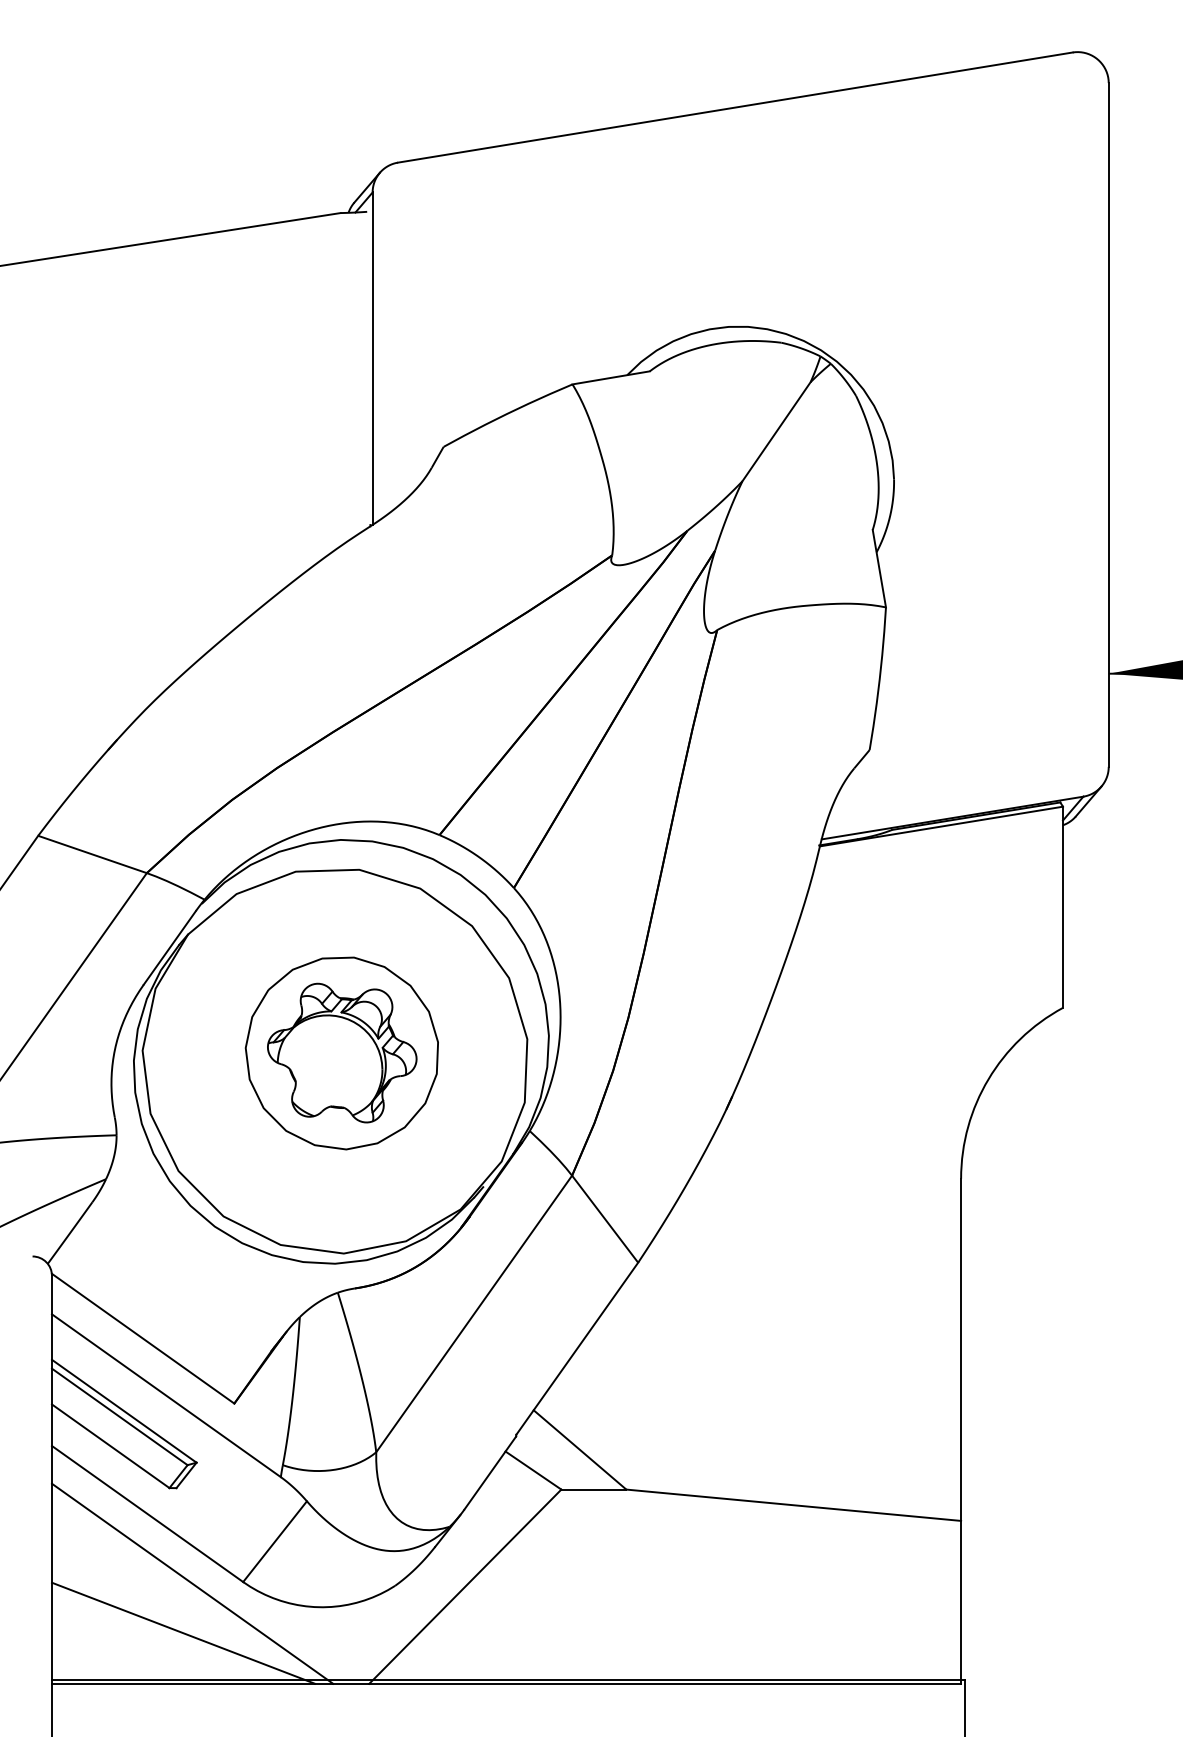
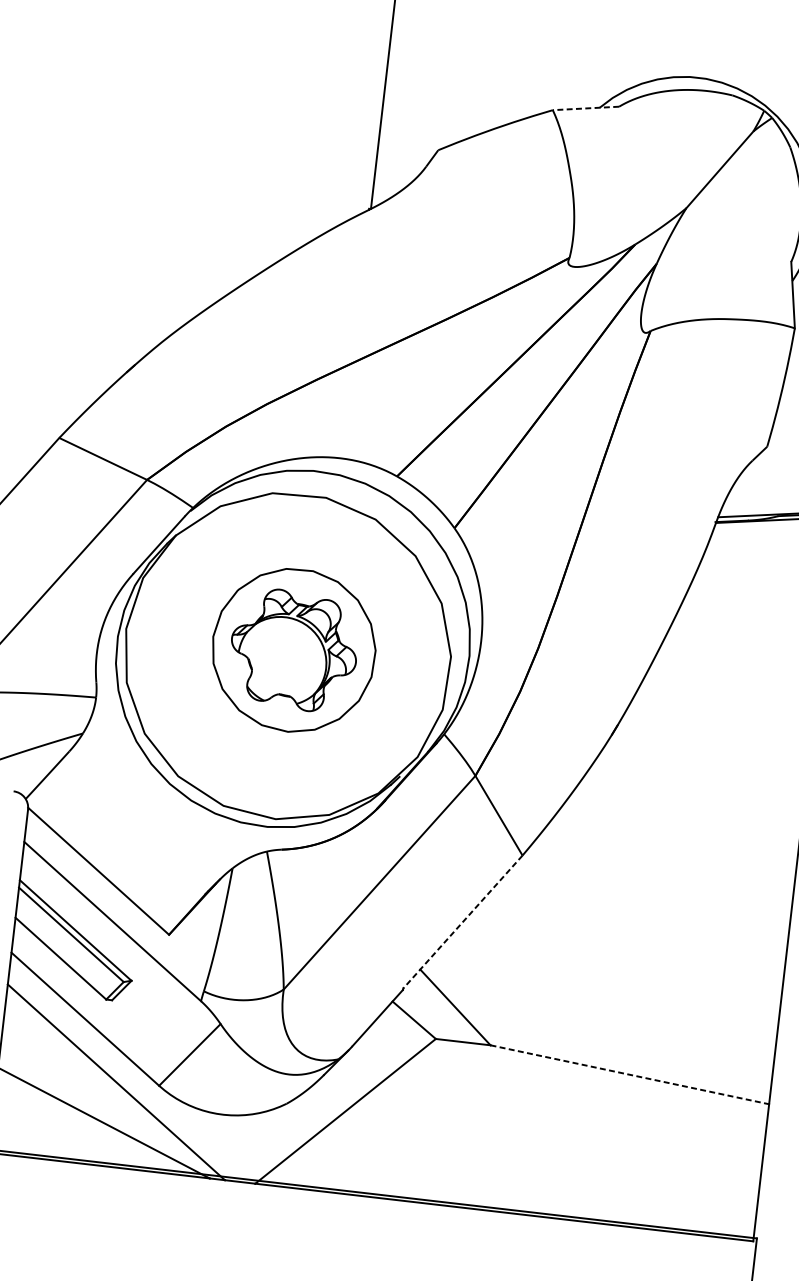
line: (610, 377) -> (585, 108), solid -> dashed
line: (576, 1349) -> (462, 922), solid -> dashed
line: (794, 1505) -> (630, 1075), solid -> dashed

